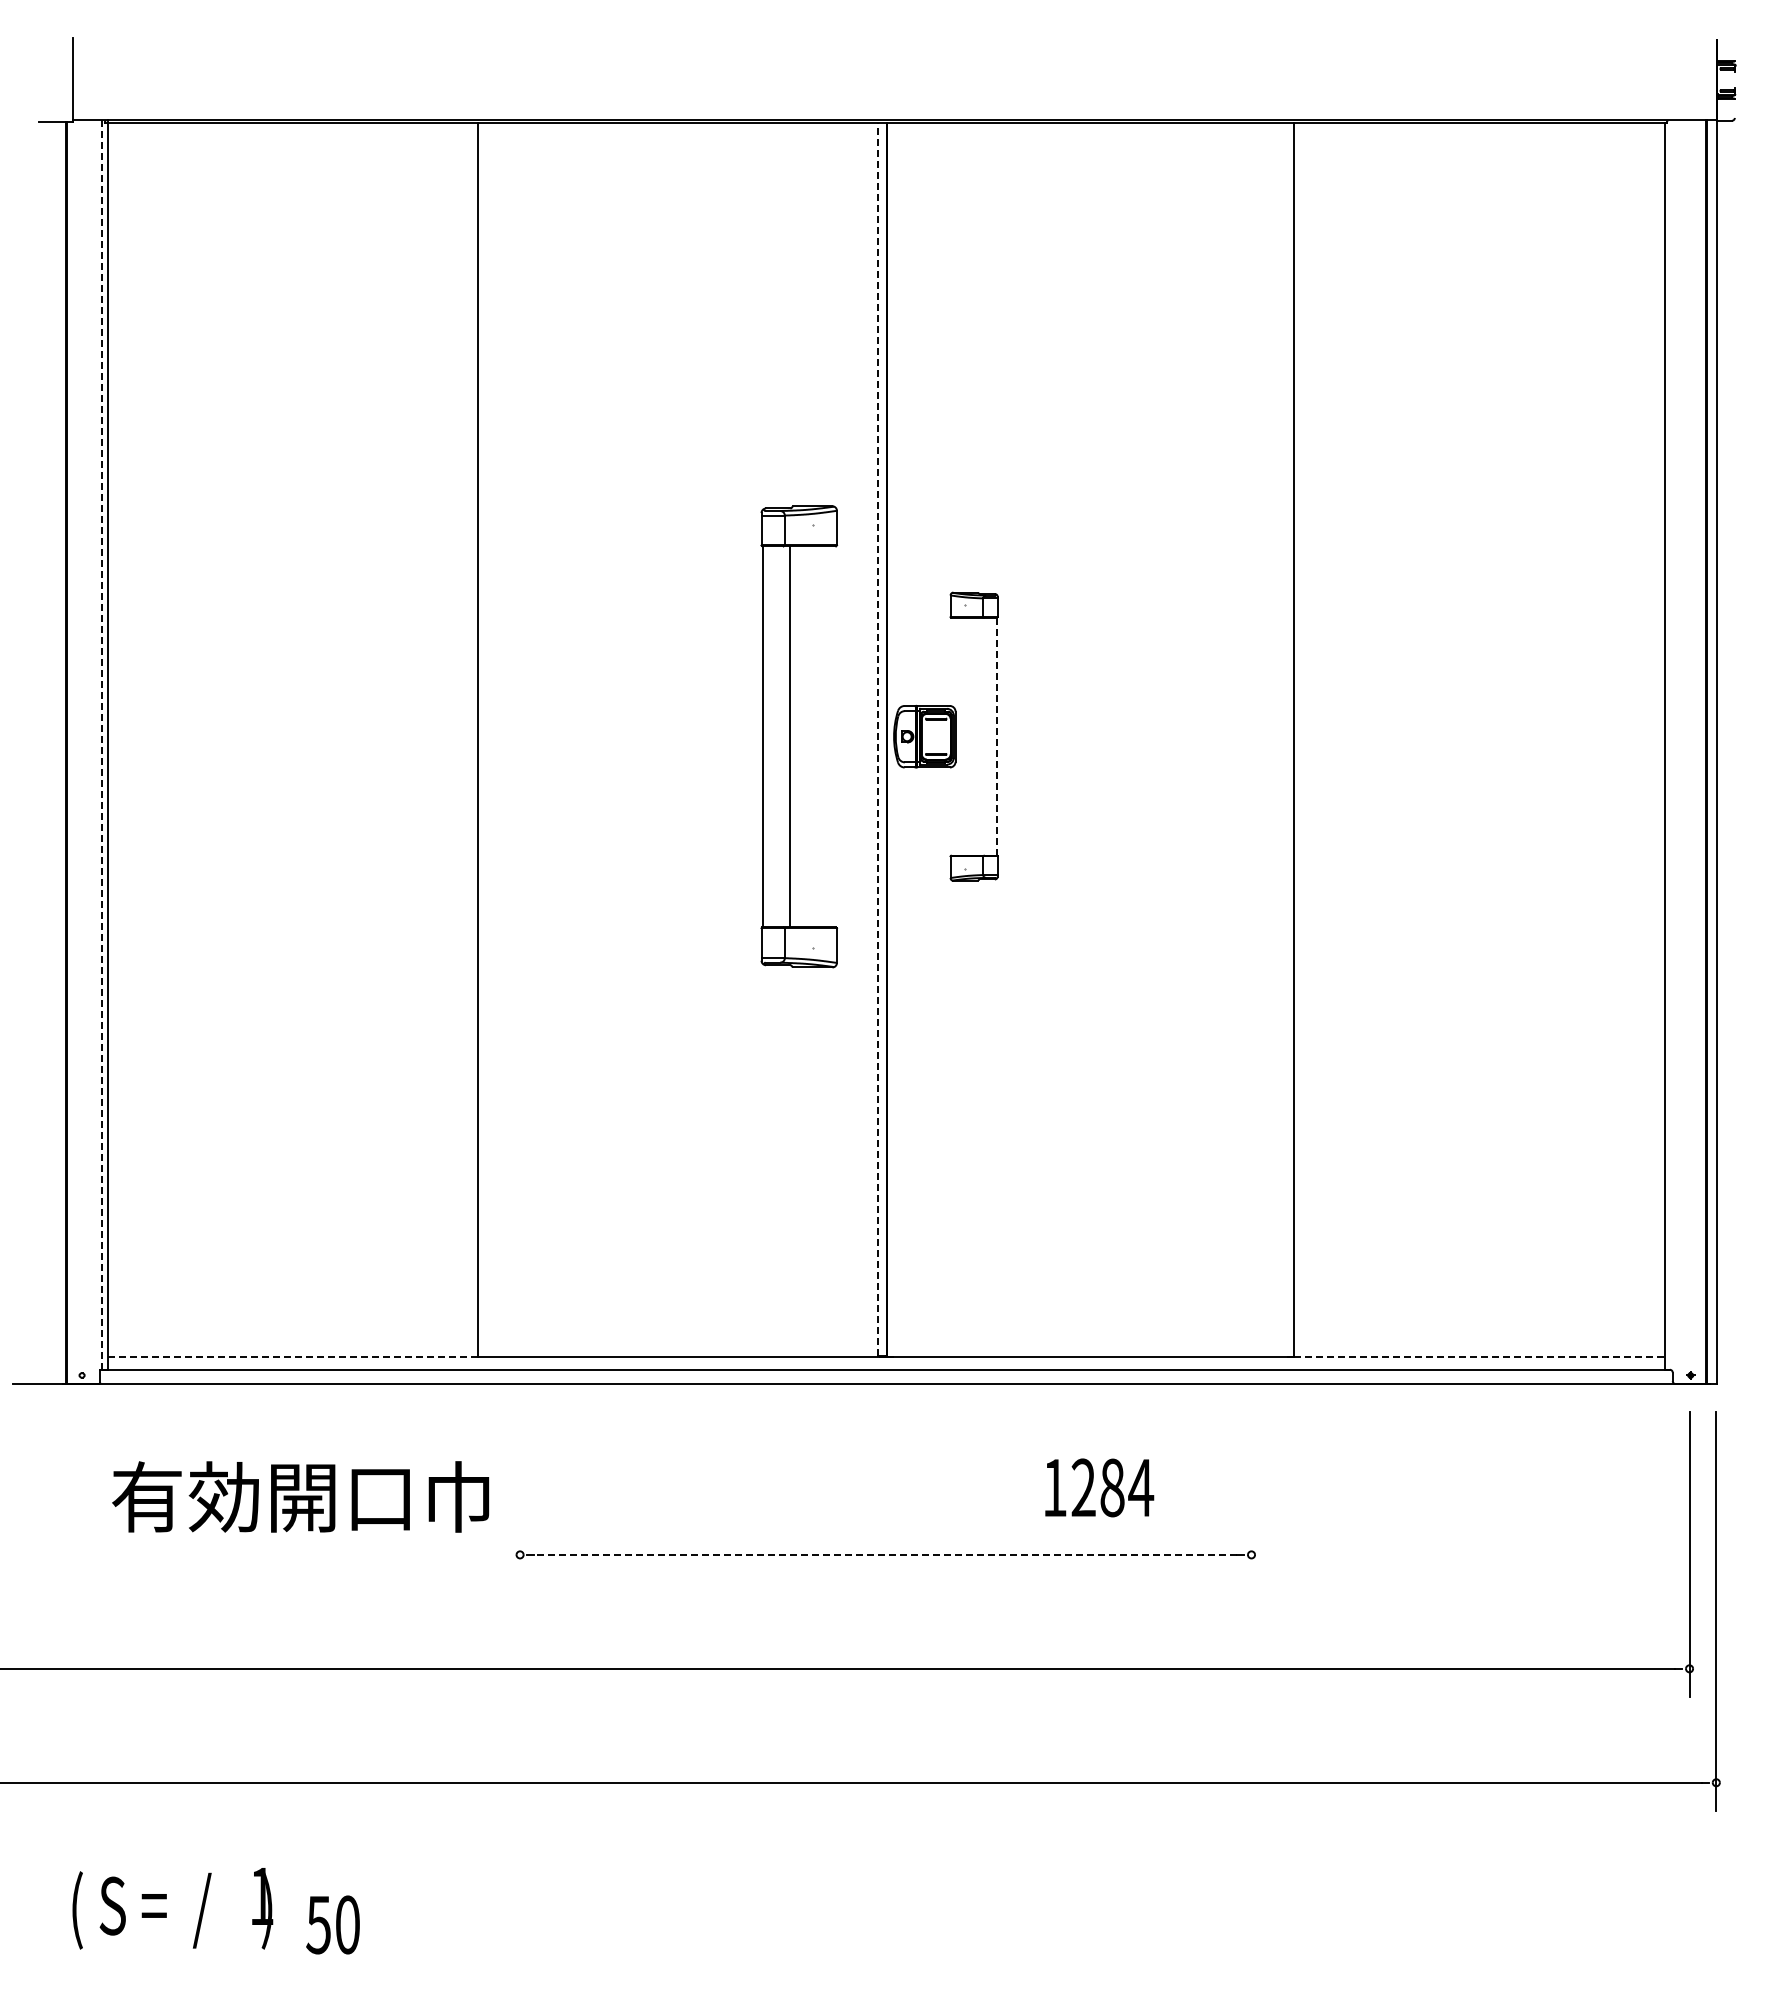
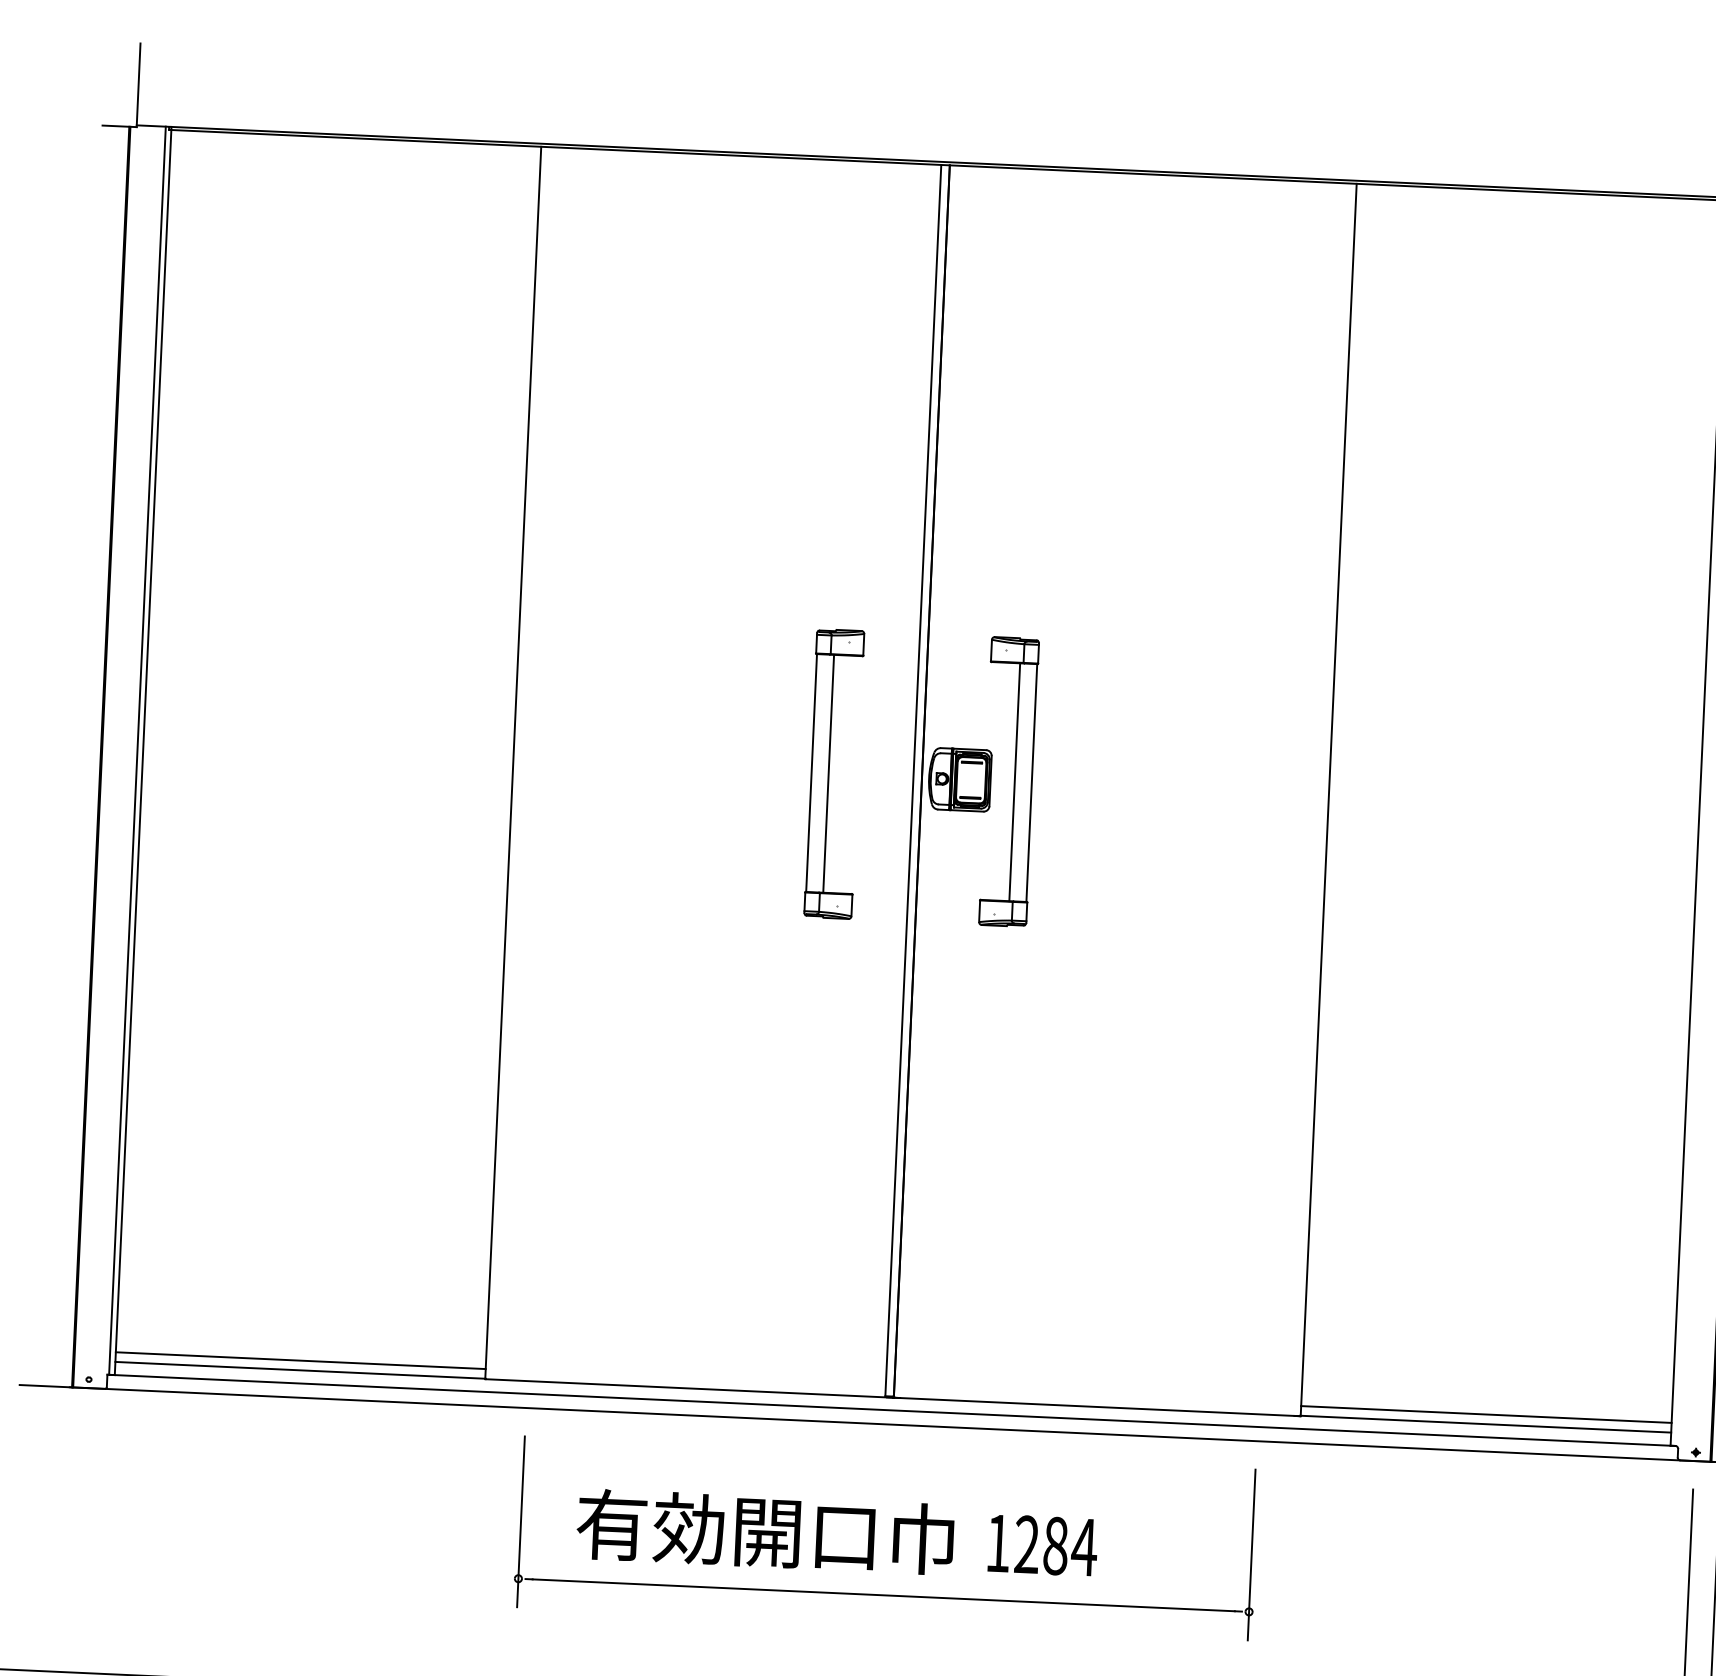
part: (798, 736) -> (833, 773), size x0.62
line: (979, 736) -> (1014, 782), added
line: (996, 736) -> (1031, 782), dashed -> solid
line: (878, 739) -> (913, 780), dashed -> solid
line: (101, 745) -> (136, 751), dashed -> solid
line: (292, 1346) -> (300, 1360), added
line: (1479, 1346) -> (1486, 1414), added
line: (293, 1356) -> (301, 1370), dashed -> solid
line: (1480, 1356) -> (1486, 1424), dashed -> solid
text: (1099, 1487) -> (1042, 1545), moved
text: (300, 1496) -> (765, 1531), moved
line: (520, 1497) -> (521, 1521), added
line: (1251, 1497) -> (1251, 1554), added
line: (885, 1554) -> (883, 1594), dashed -> solid

